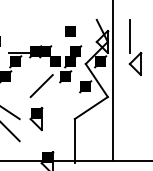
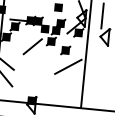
line: (96, 80) -> (74, 46), removed
part: (36, 119) -> (26, 71), removed
line: (74, 141) -> (53, 90), removed

